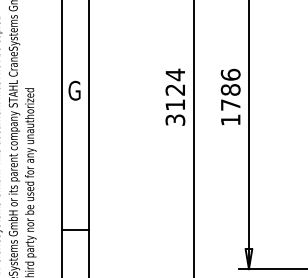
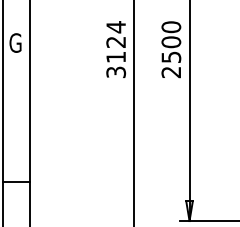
text: (230, 96) -> (171, 48), 1786 -> 2500

